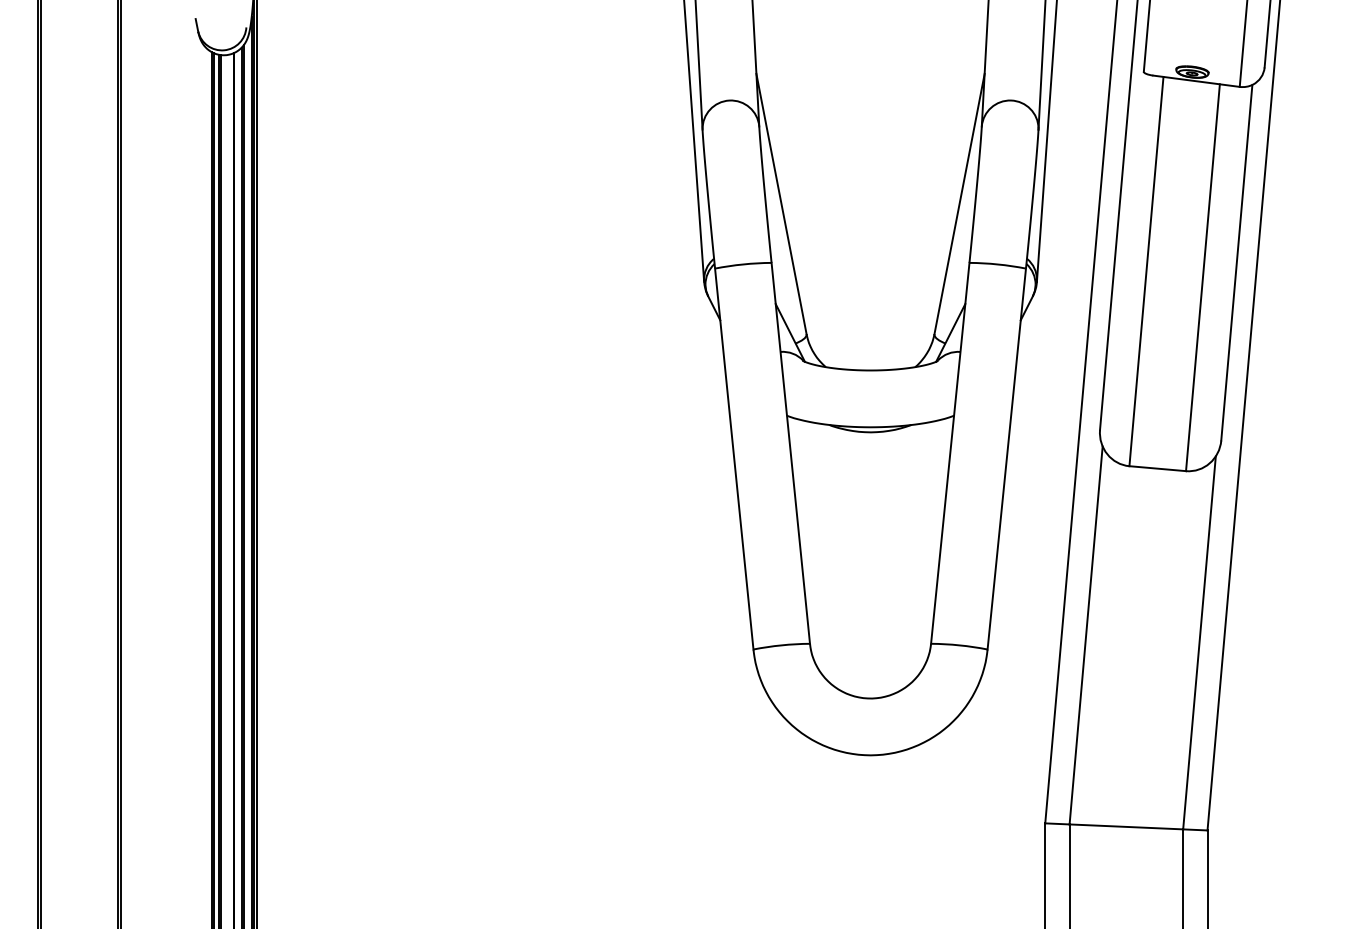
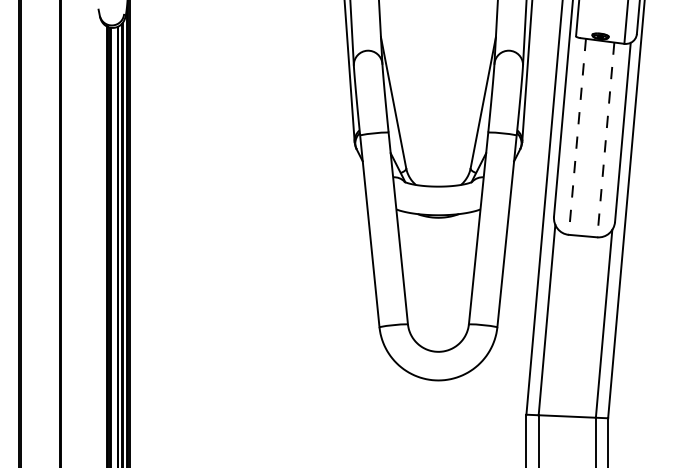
line: (1146, 272) -> (577, 137), solid -> dashed
line: (1202, 276) -> (605, 139), solid -> dashed

